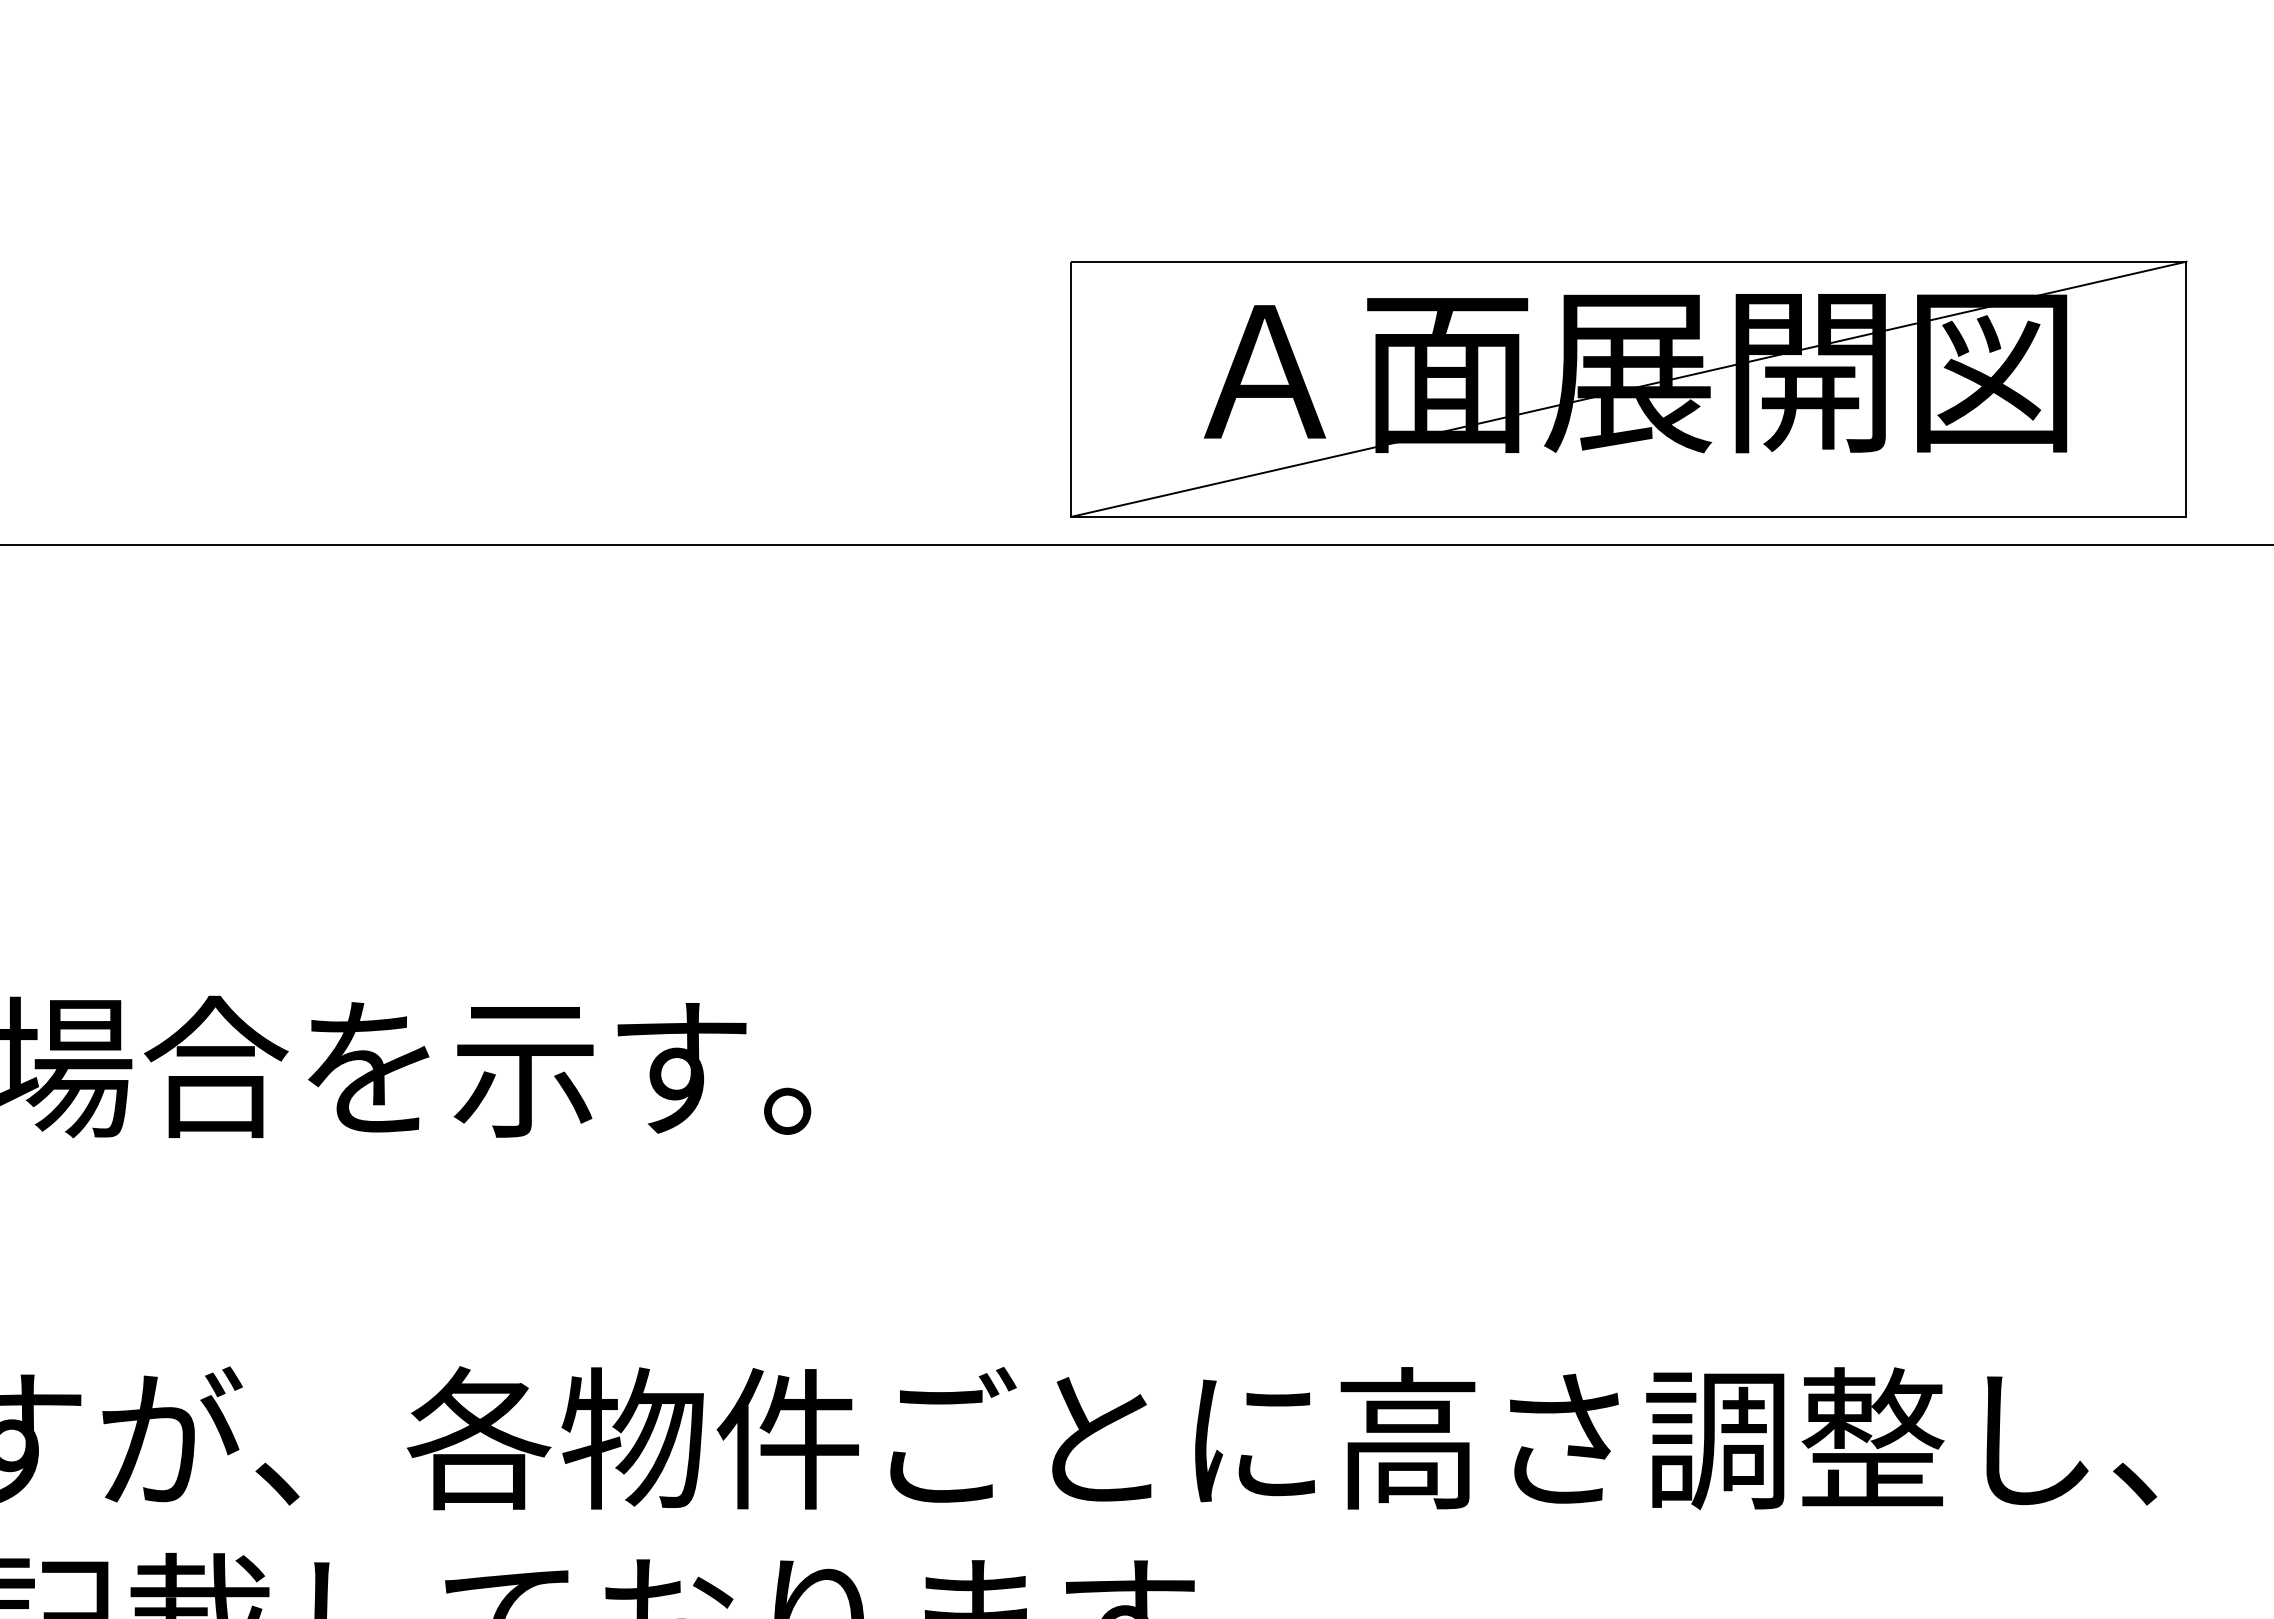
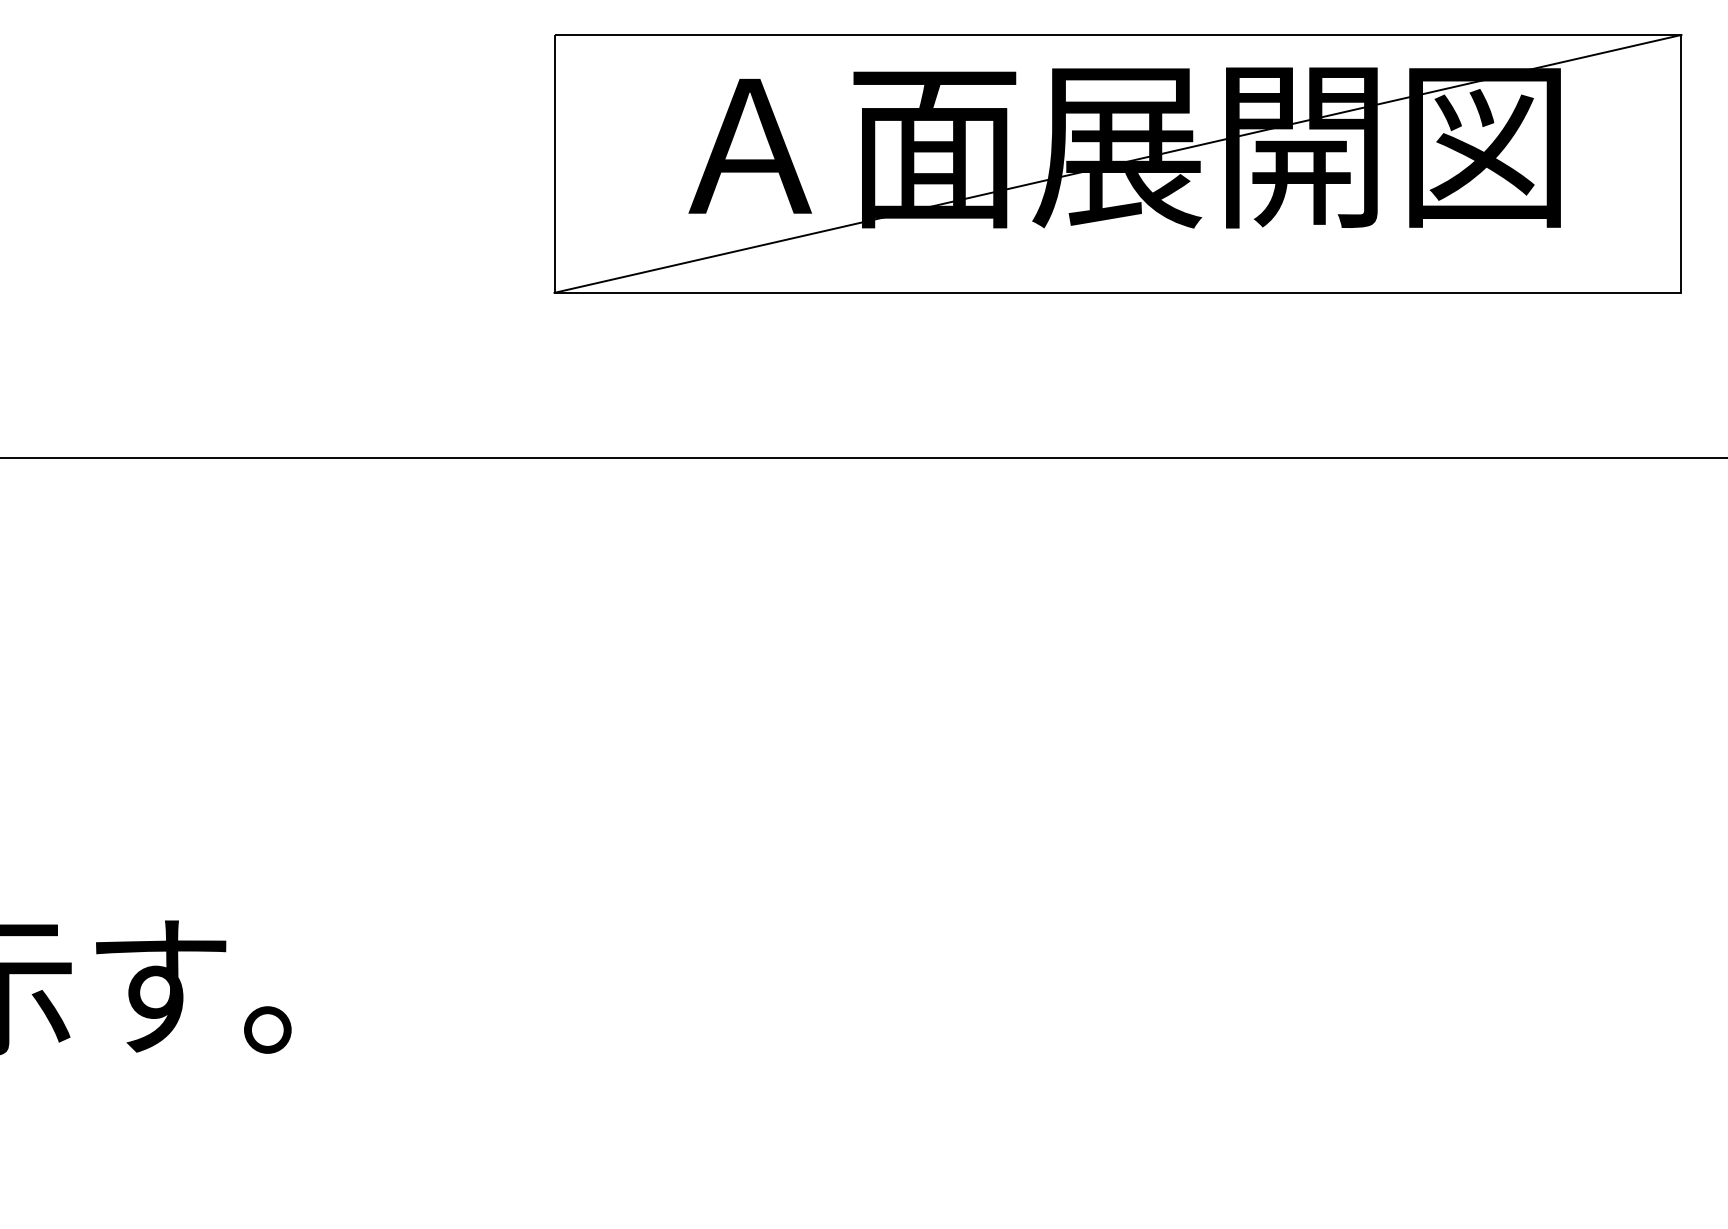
part: (1628, 388) -> (1117, 163), moved

